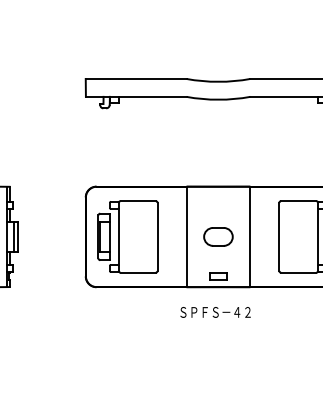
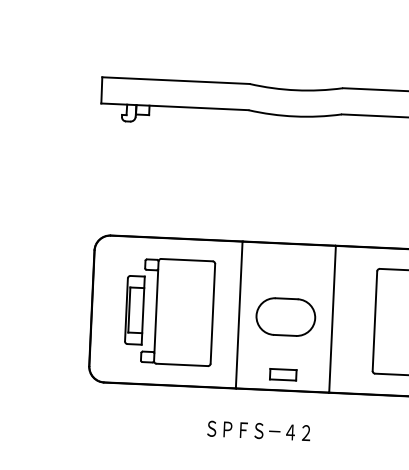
part: (127, 236) -> (168, 311), moved
part: (218, 236) -> (285, 316), size x1.4
text: (215, 312) -> (258, 431), moved

